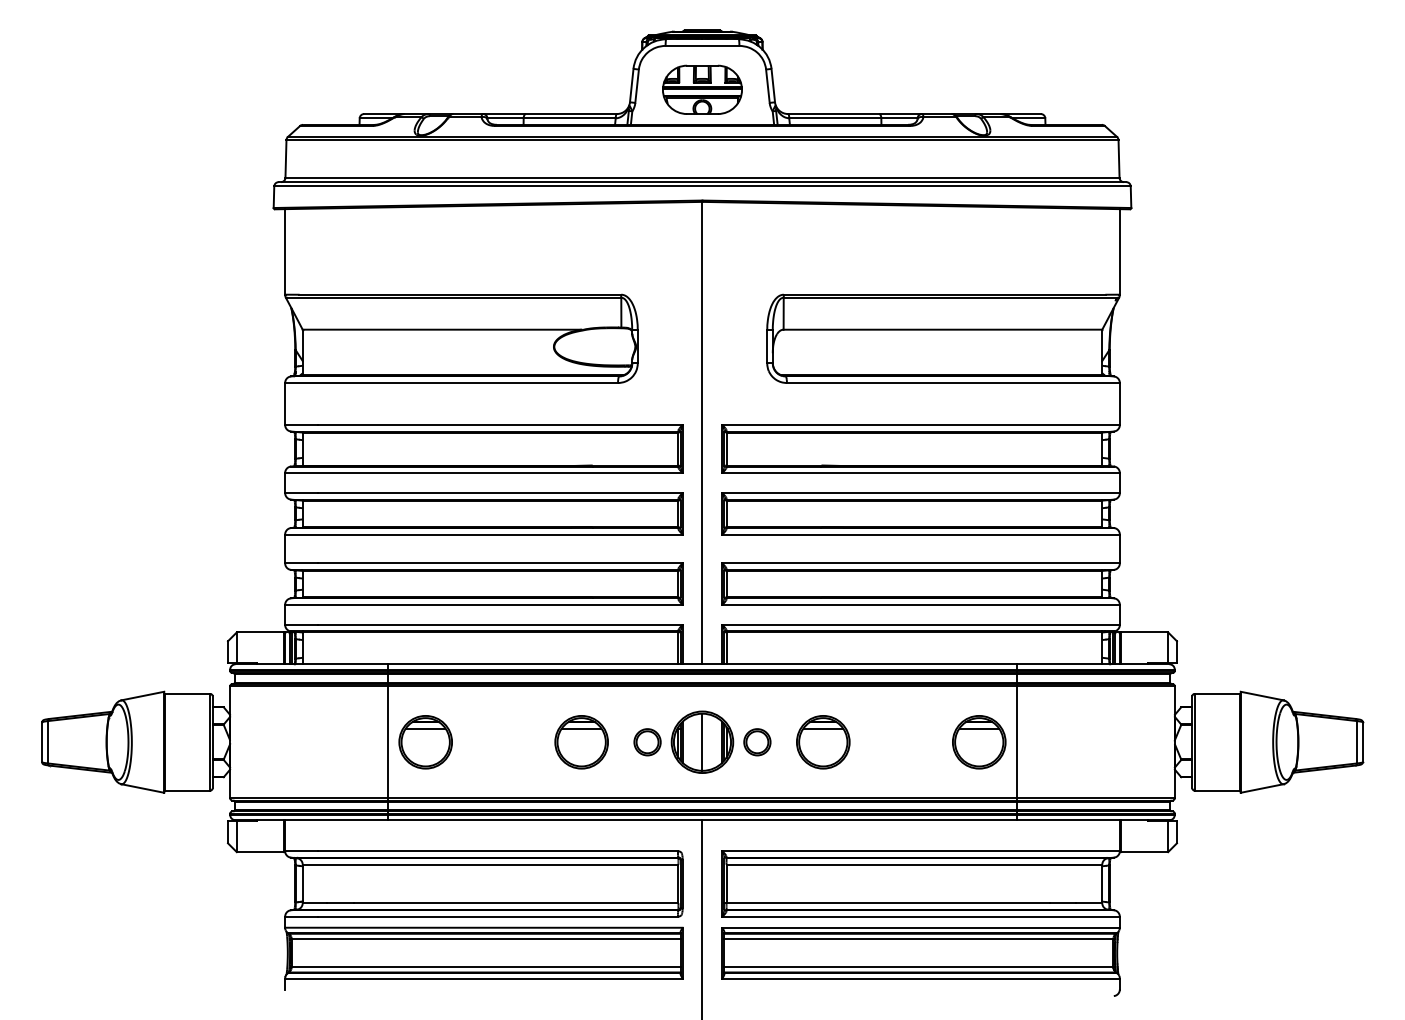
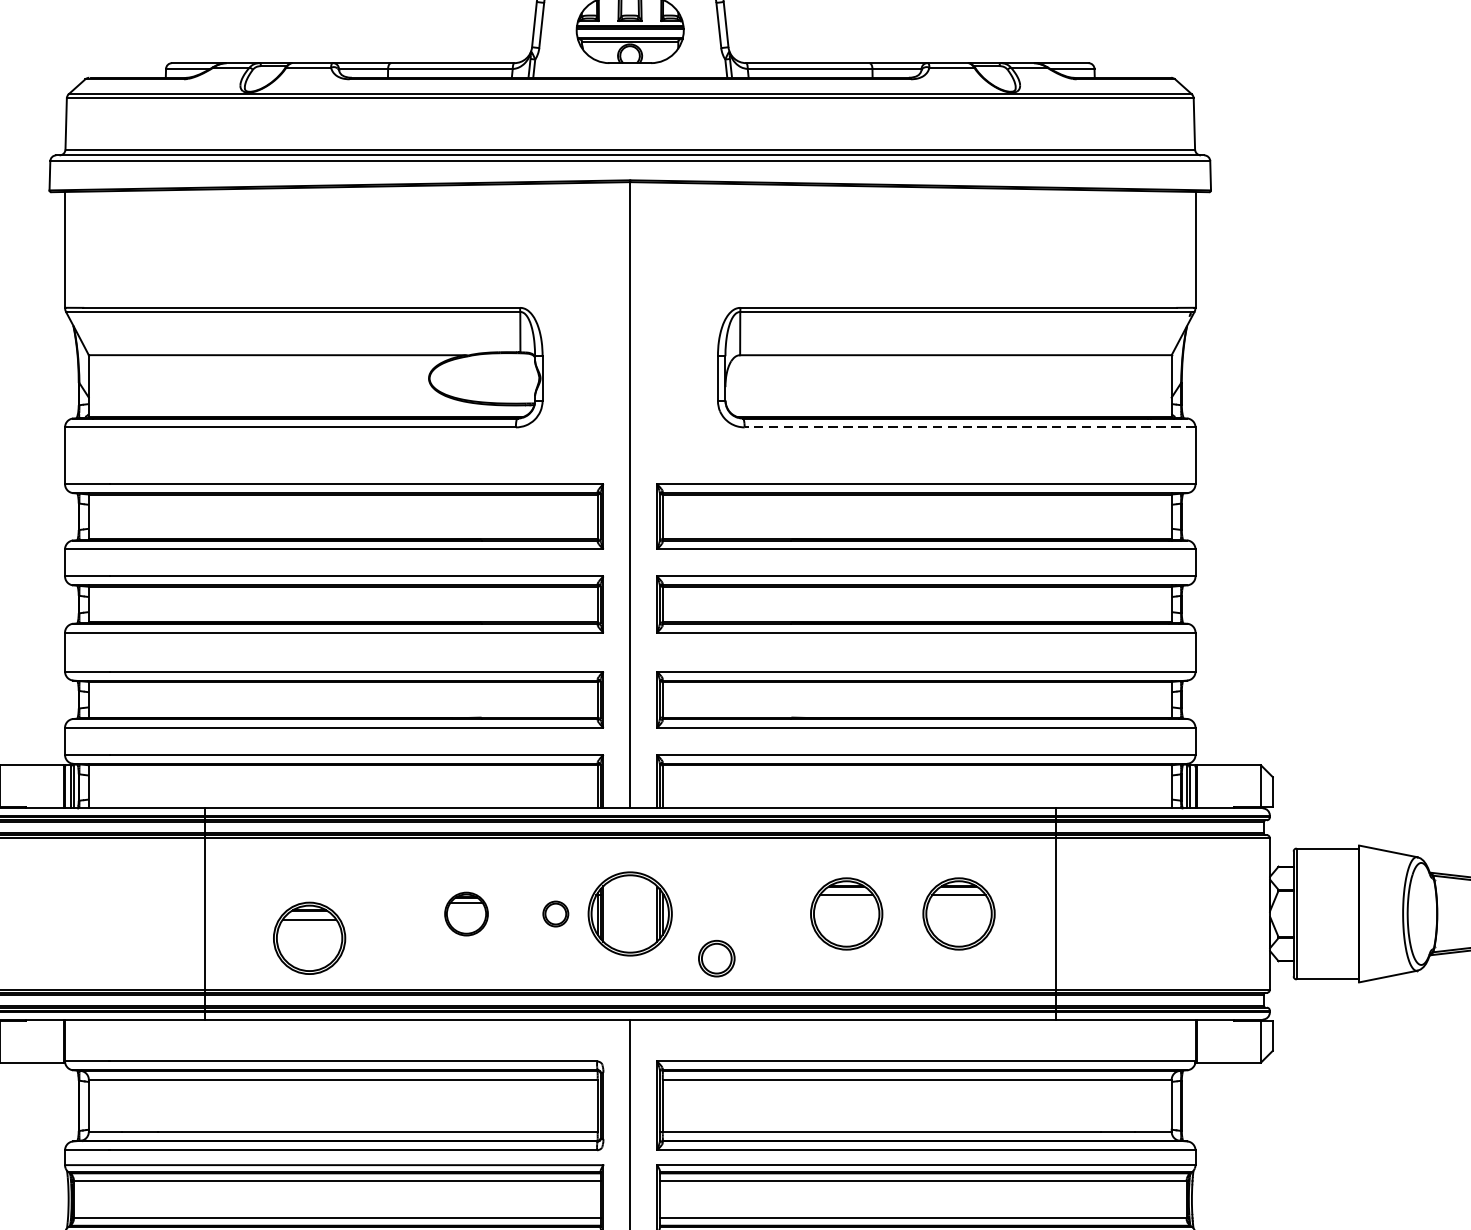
line: (952, 383) -> (968, 428), solid -> dashed
line: (702, 741) -> (630, 912), removed
part: (425, 742) -> (309, 938), moved
part: (581, 742) -> (466, 914), size x0.6
part: (647, 742) -> (555, 914), size x0.7
part: (757, 742) -> (716, 958), moved
part: (823, 742) -> (846, 914), moved
part: (979, 742) -> (959, 914), moved

